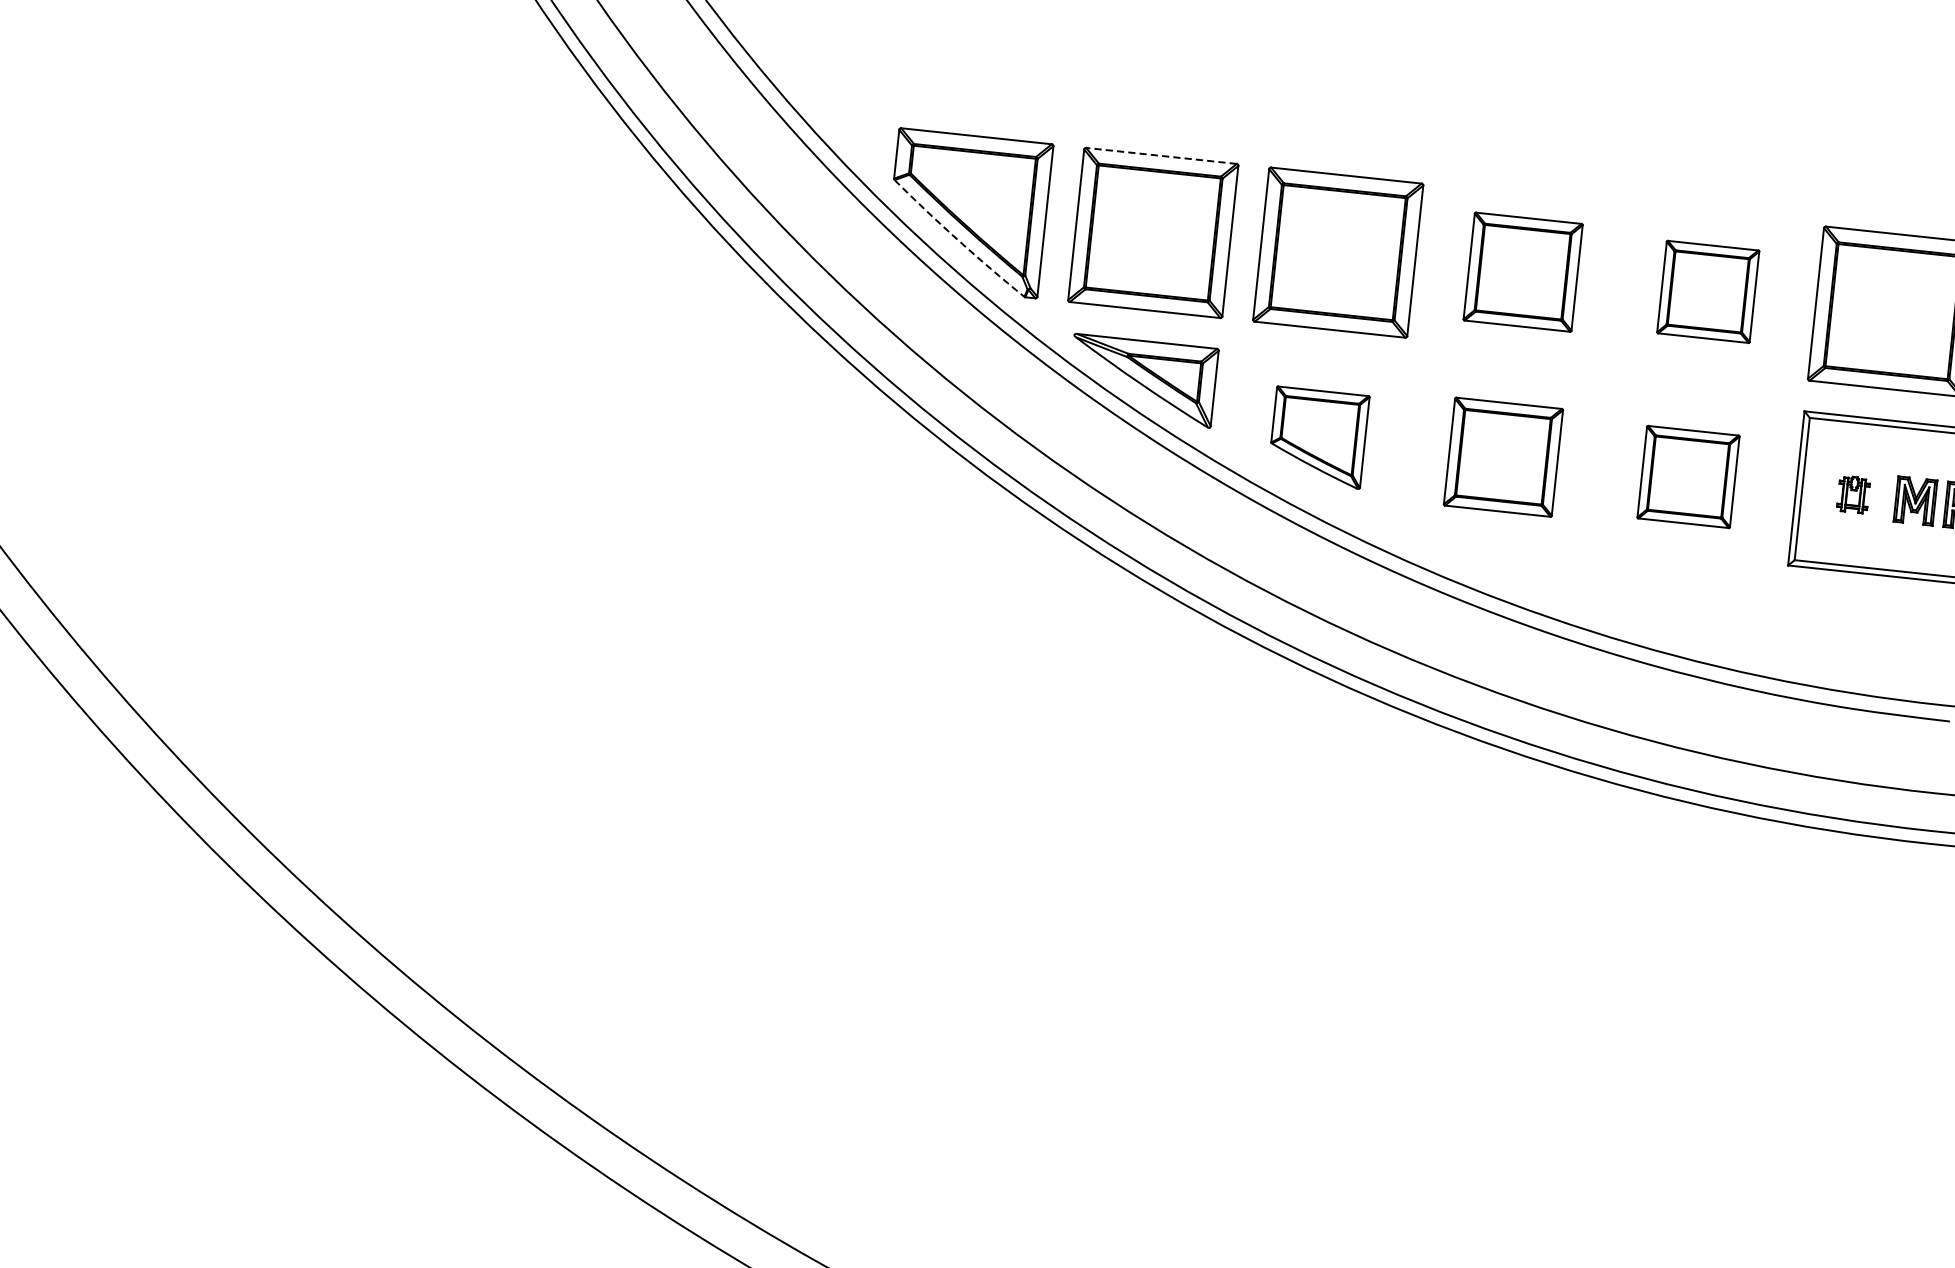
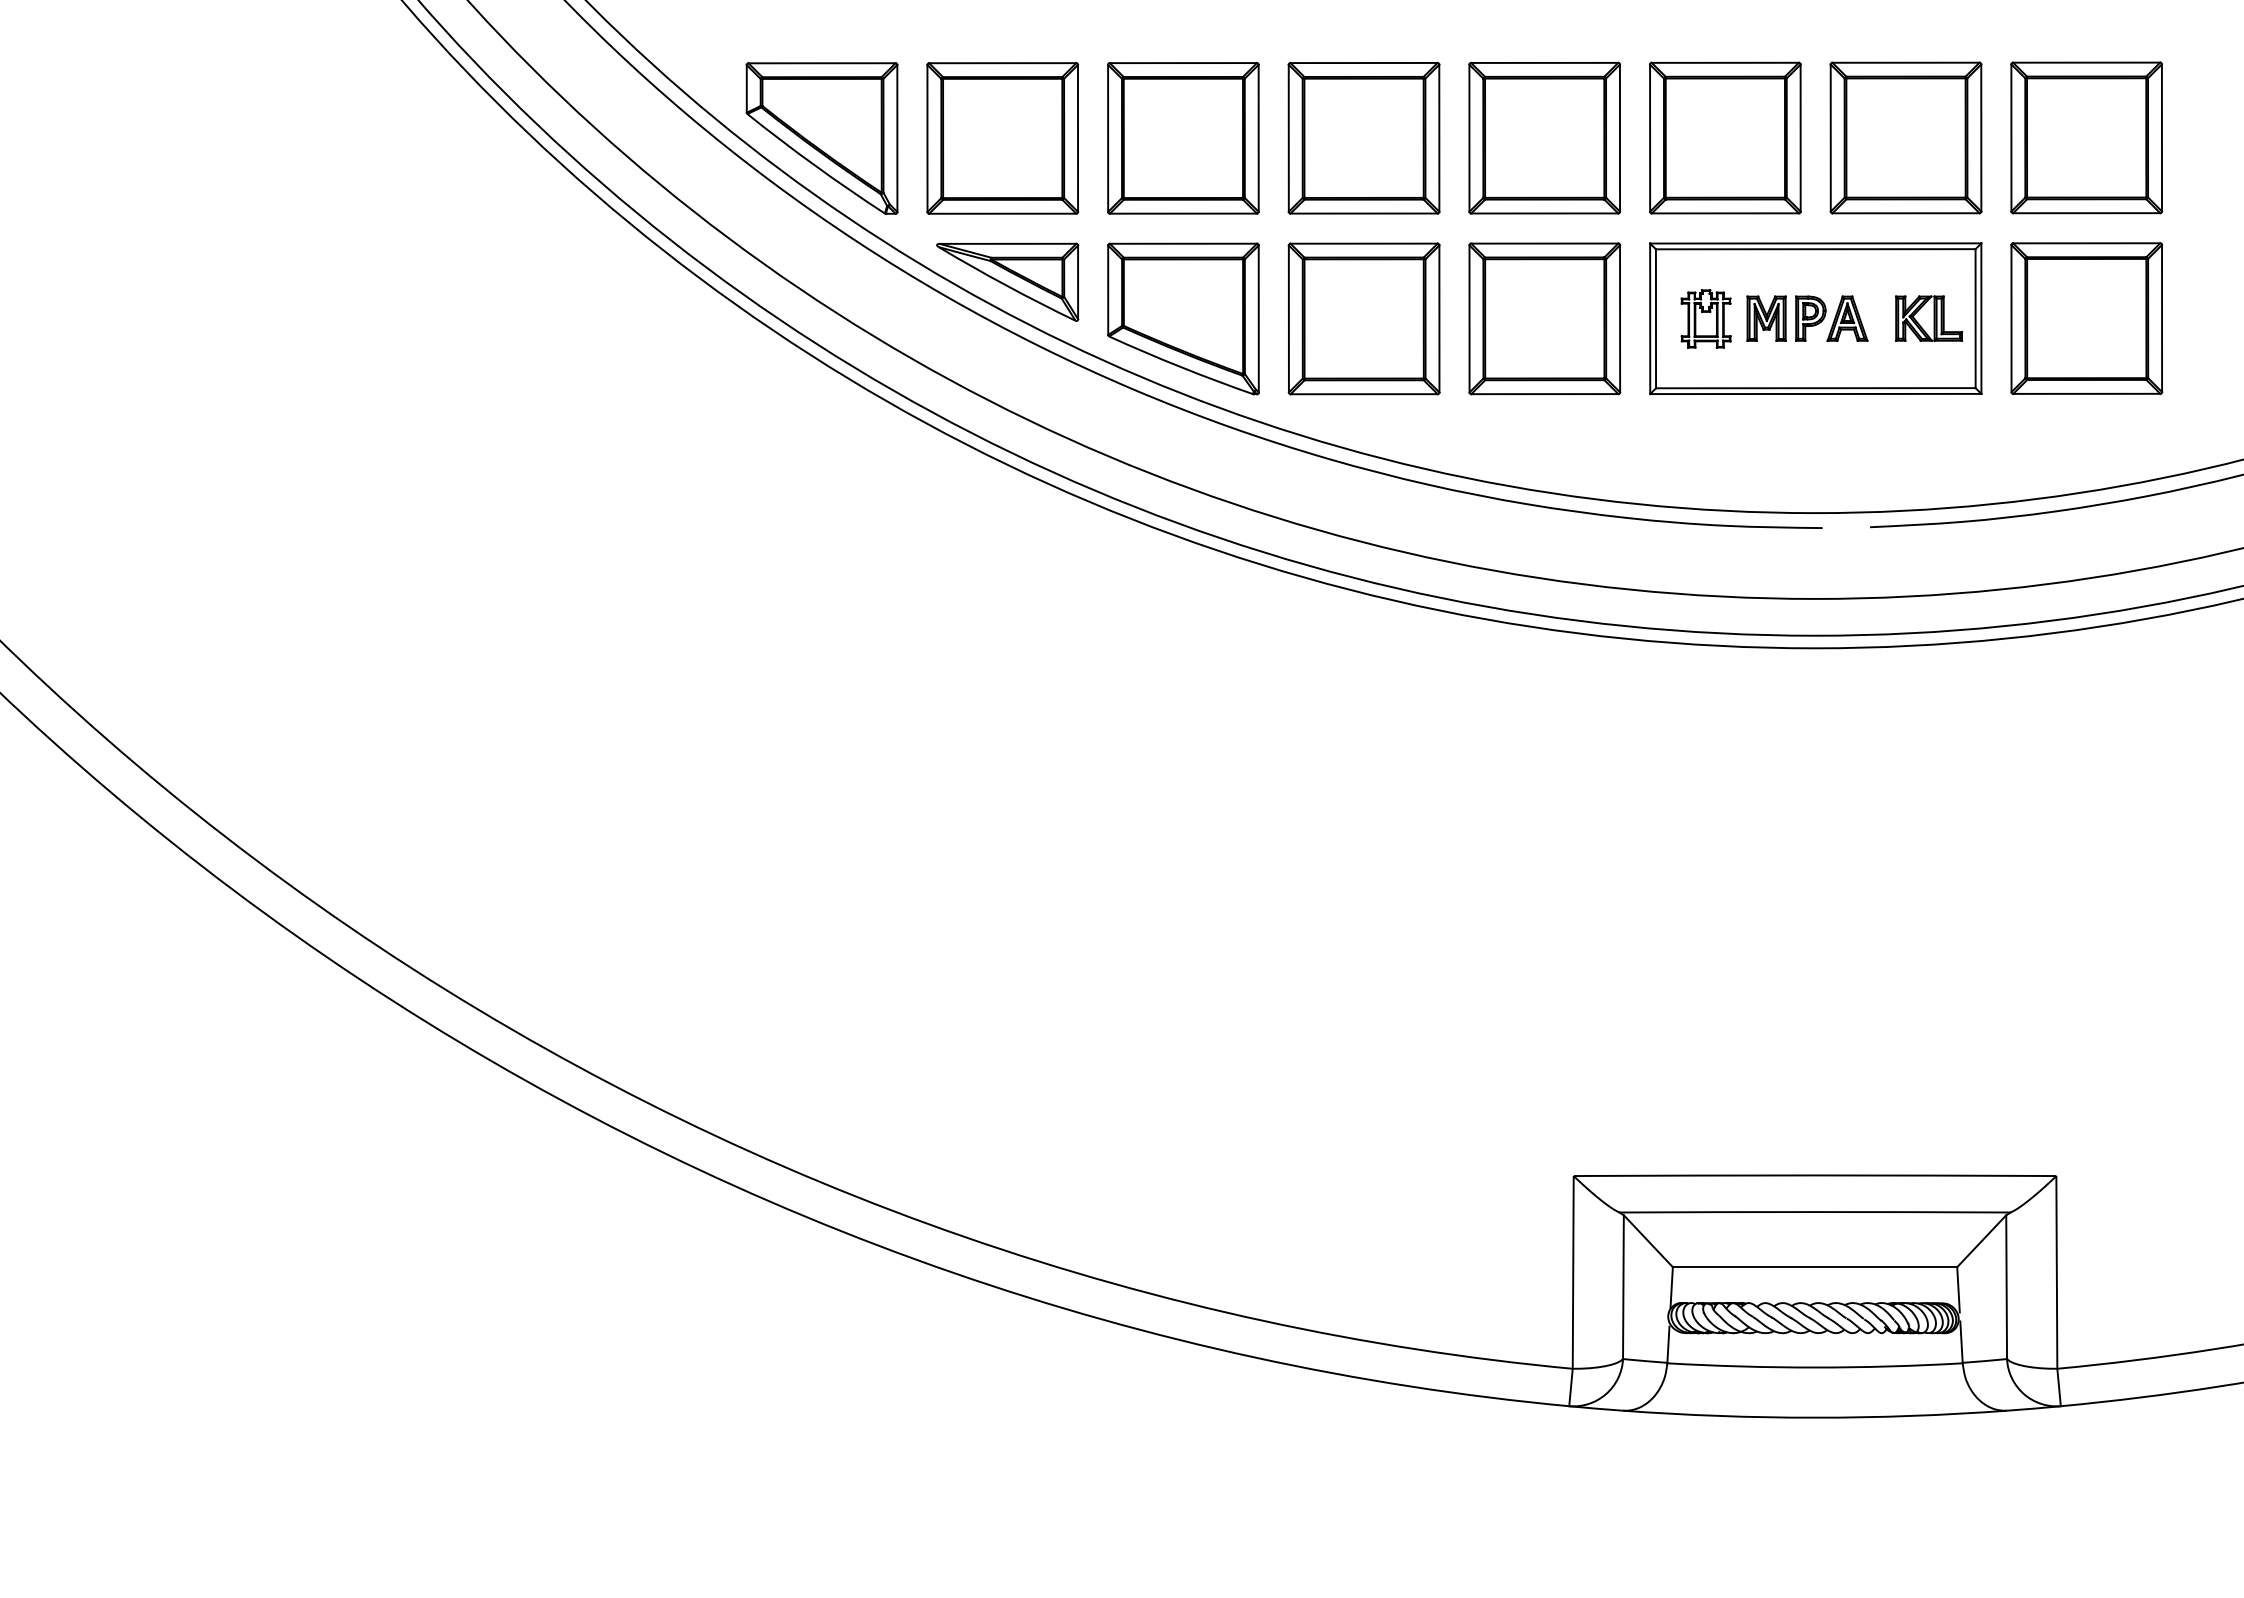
line: (1161, 156) -> (1002, 63), dashed -> solid
arc: (957, 240) -> (814, 165), dashed -> solid
part: (1522, 271) -> (1363, 137), size x1.43
part: (1707, 291) -> (1544, 137), size x1.67
part: (1318, 437) -> (1183, 318), size x1.67
part: (1502, 456) -> (1363, 318), size x1.43
part: (1688, 476) -> (1544, 318), size x1.67
part: (1852, 494) -> (1705, 318), size x1.67

